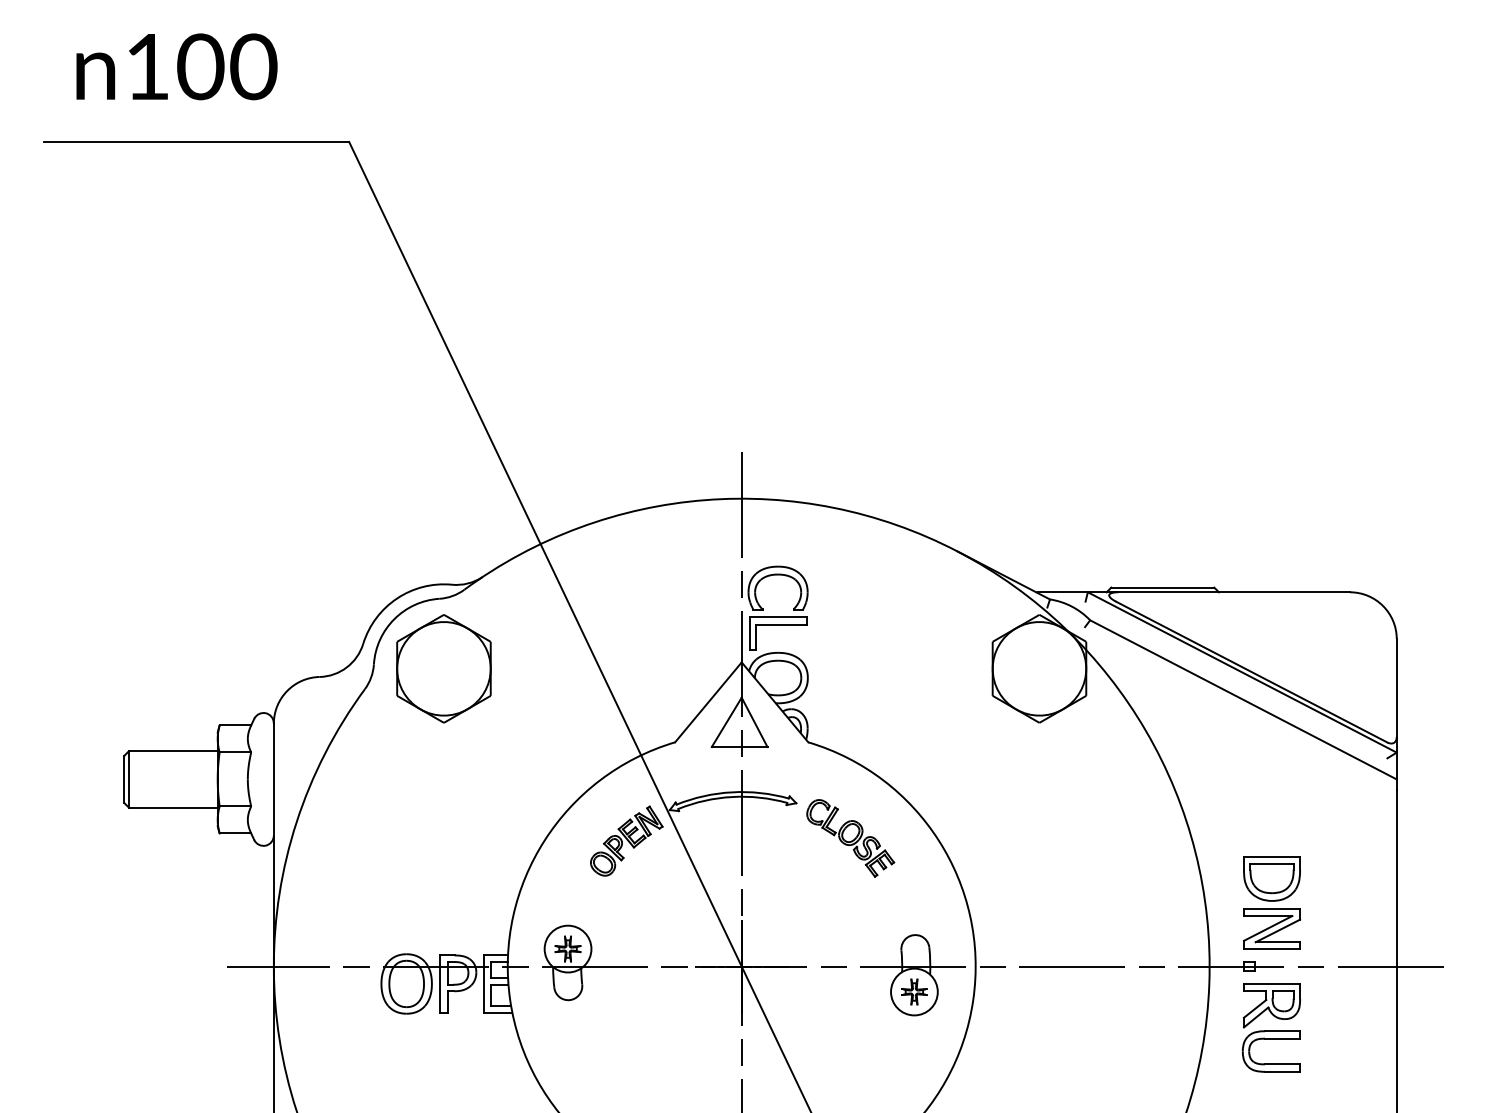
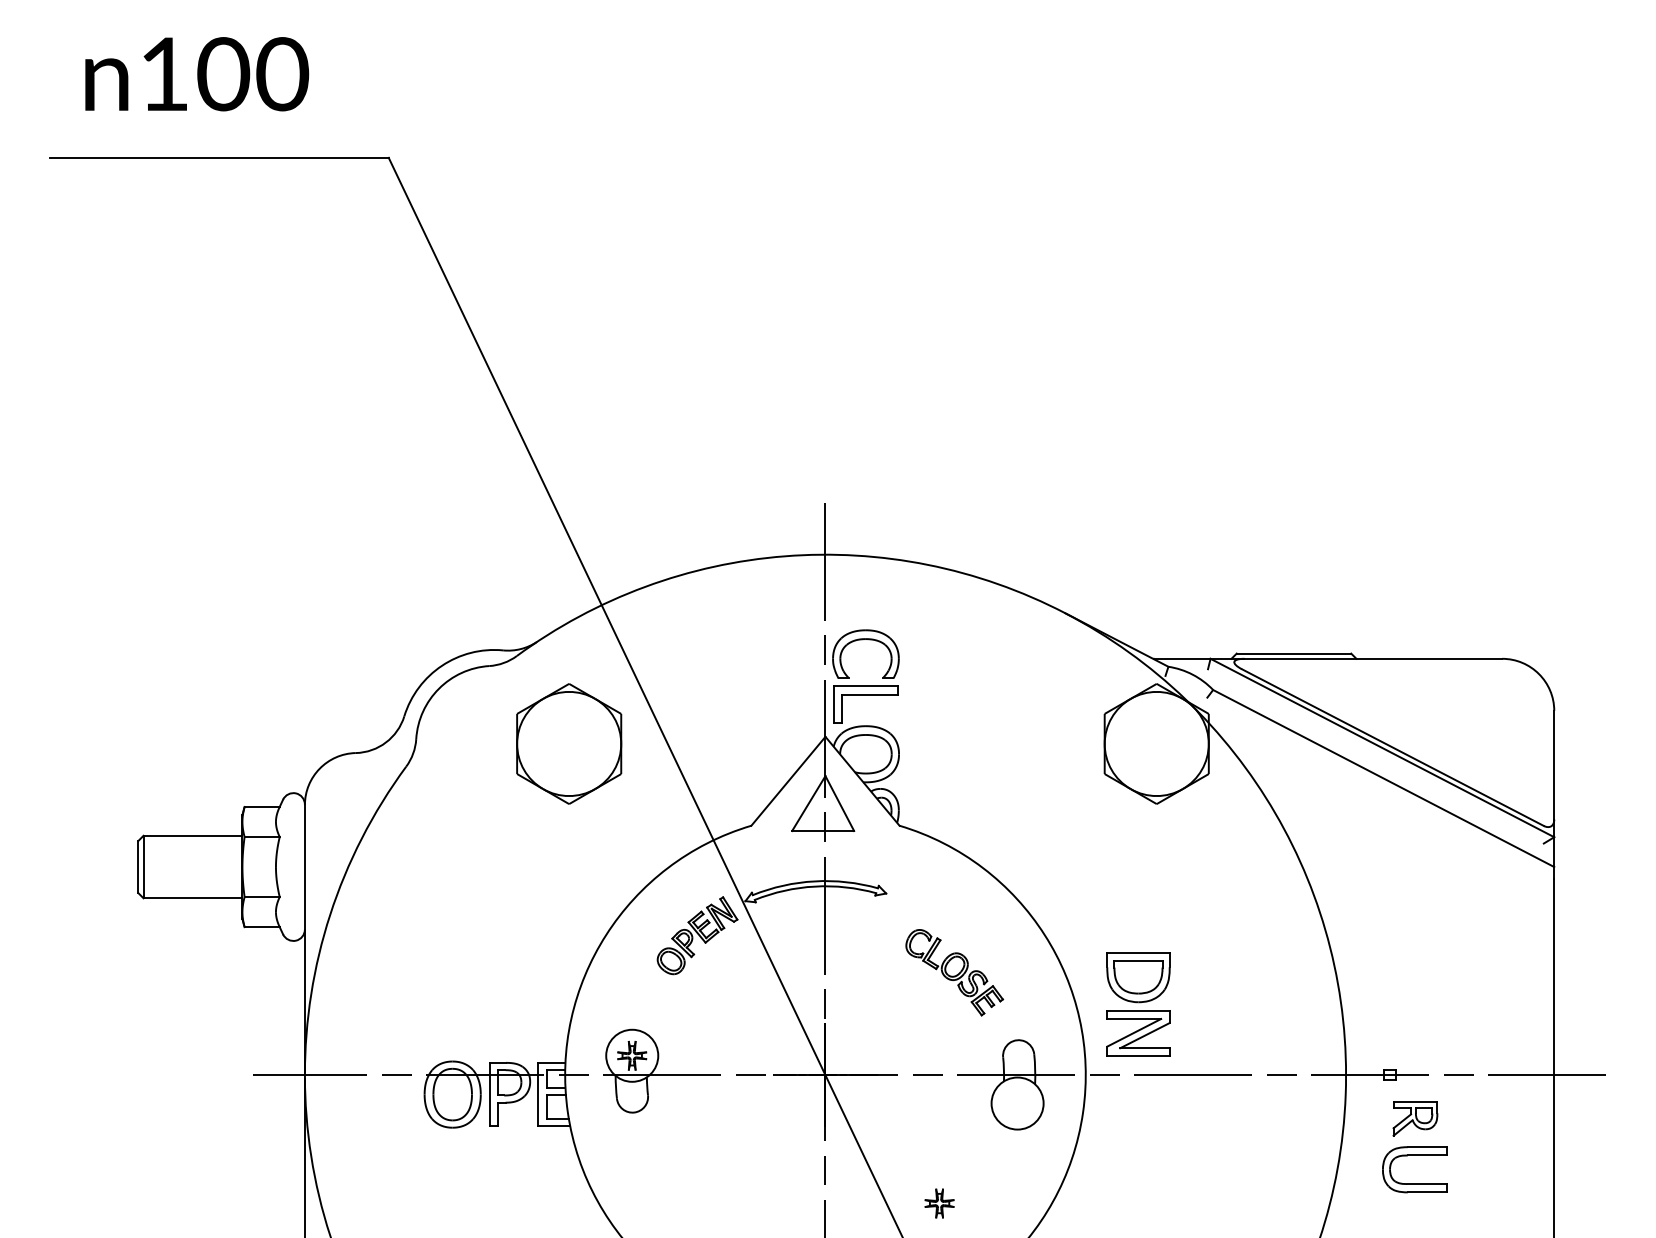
part: (444, 668) -> (569, 743), moved
part: (850, 838) -> (954, 972), moved
part: (1272, 902) -> (1138, 1004), moved
part: (914, 991) -> (939, 1203), moved
part: (1272, 1005) -> (1415, 1118), size x0.7

